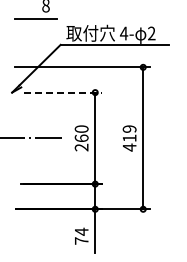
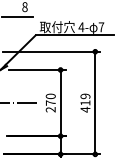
text: (151, 33) -> (101, 27), 2 -> 7
line: (63, 92) -> (37, 69), dashed -> solid
text: (81, 138) -> (50, 103), 260 -> 270

